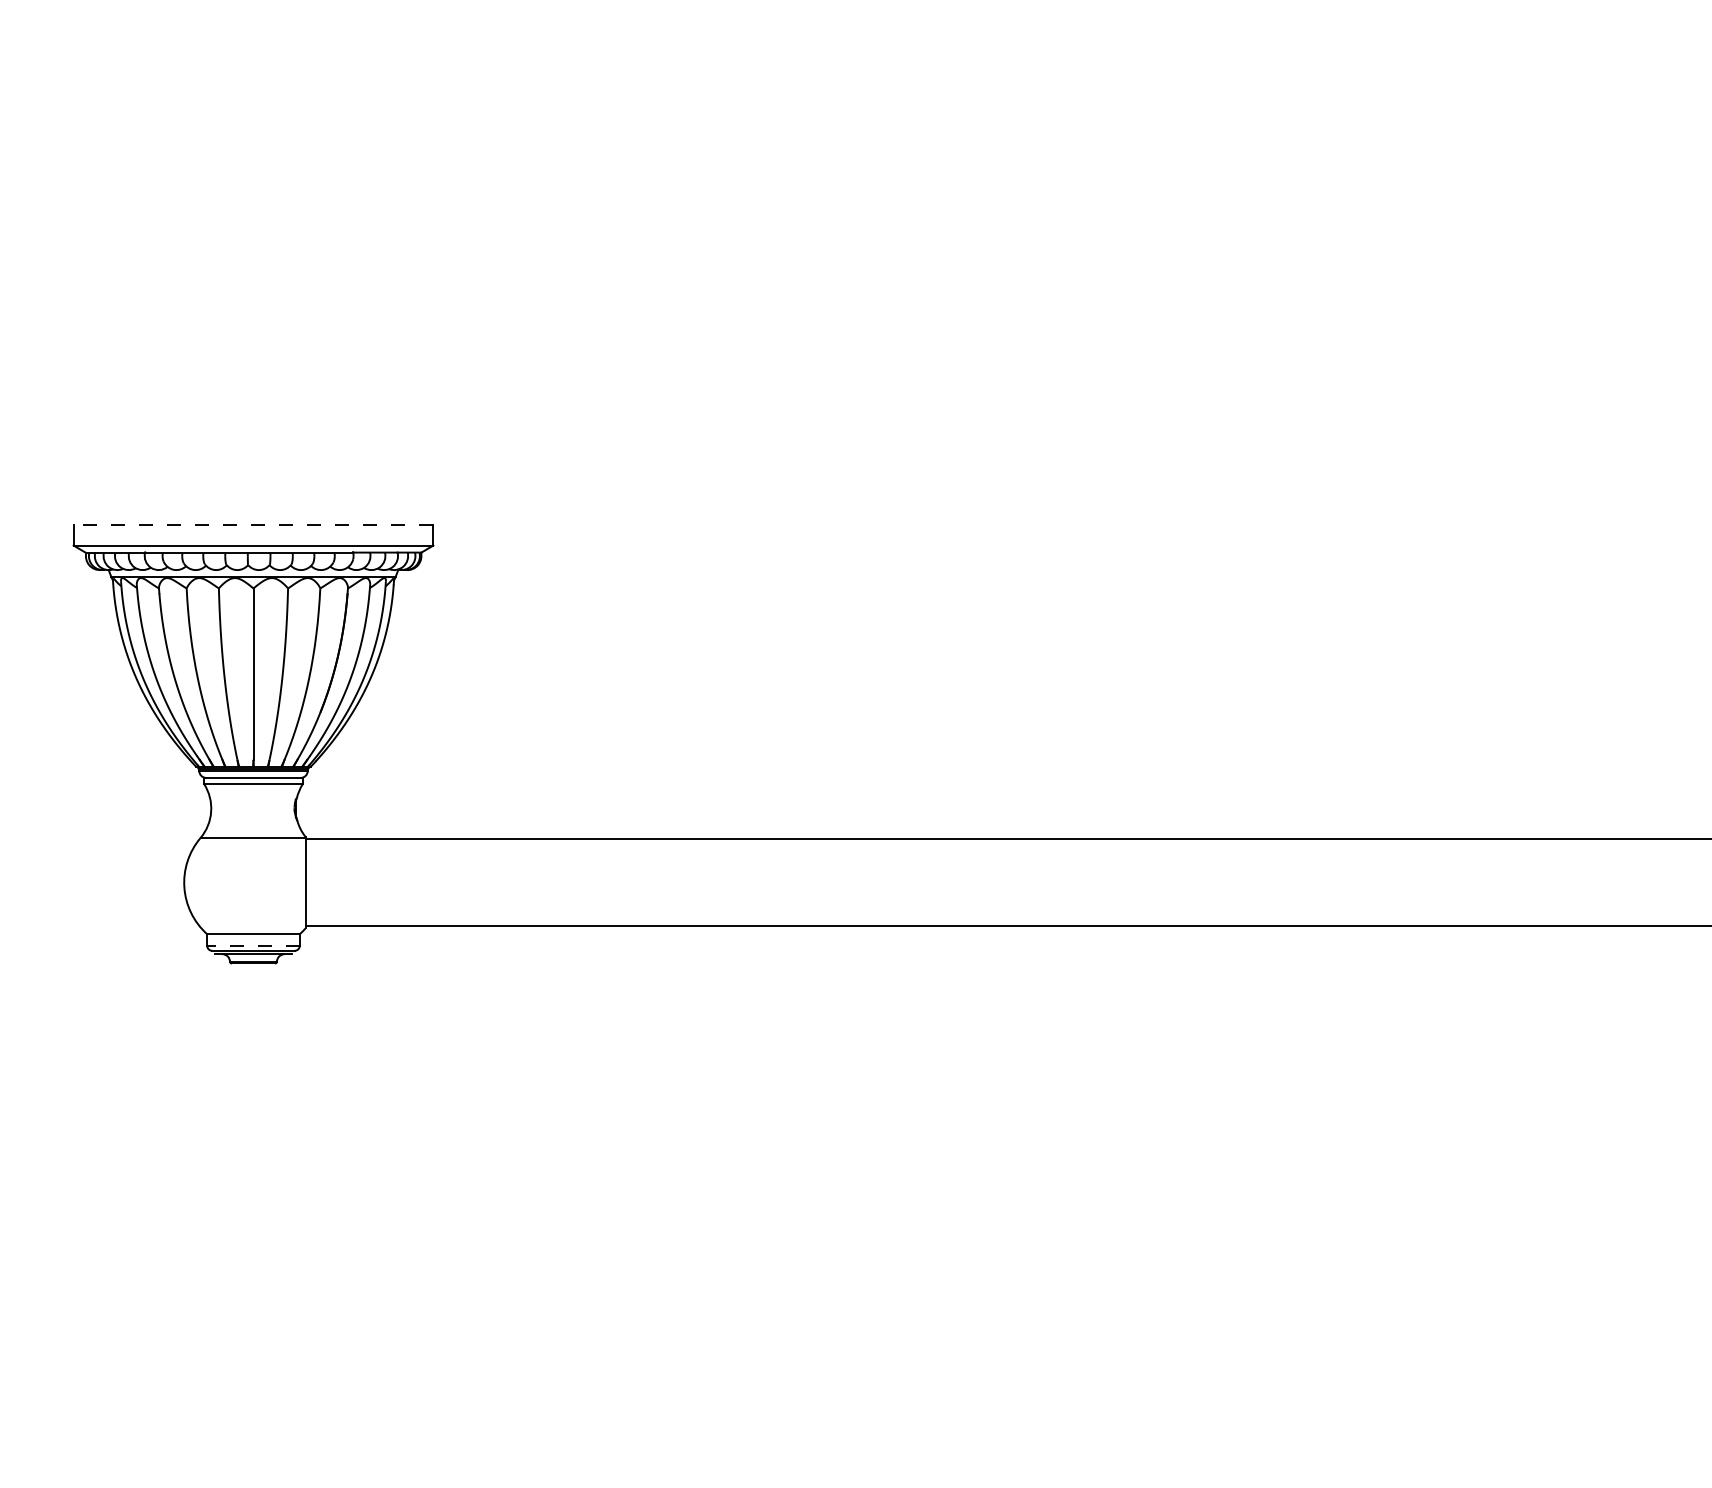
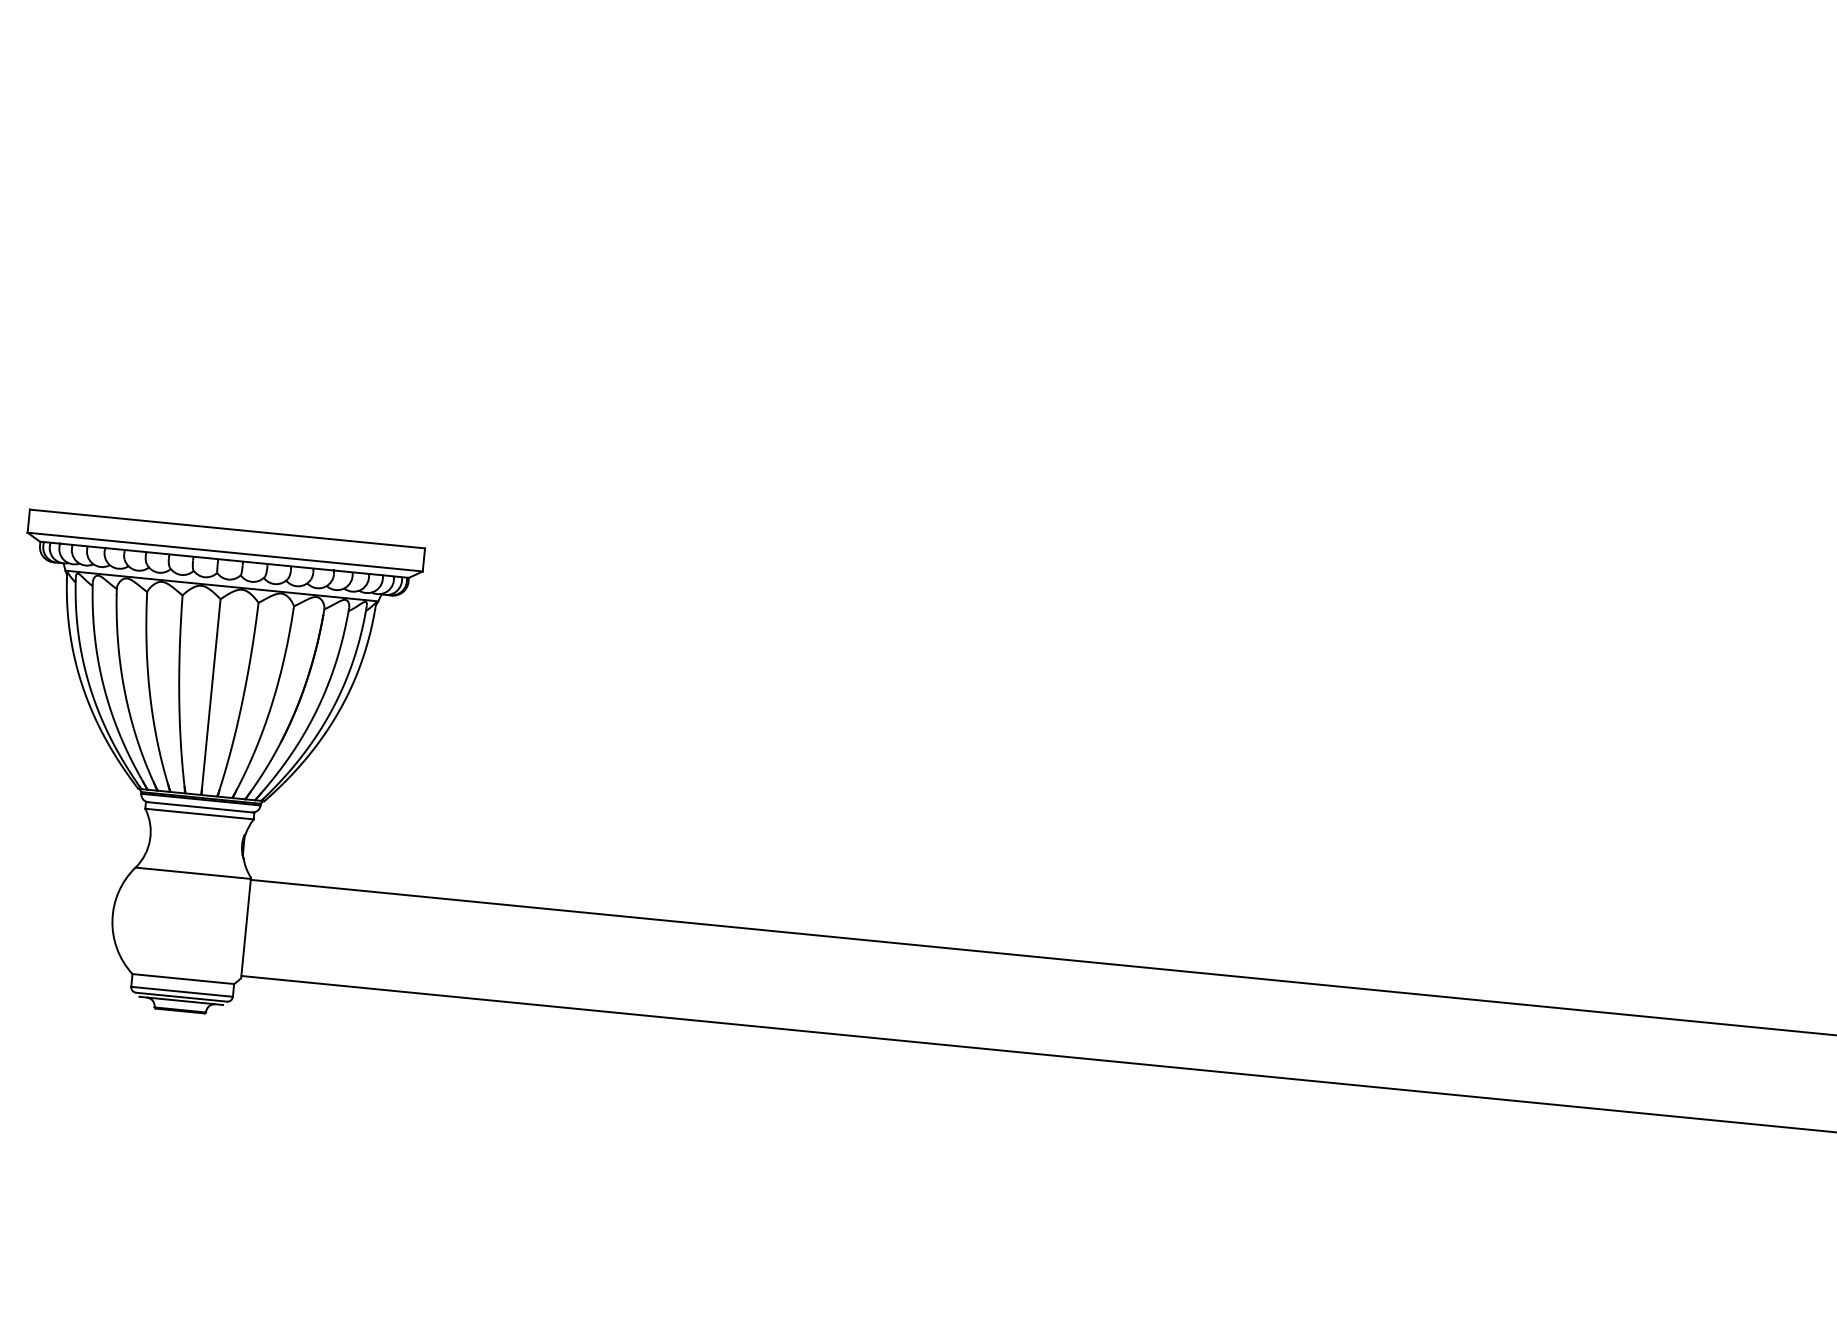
line: (253, 524) -> (227, 528), dashed -> solid
line: (253, 945) -> (182, 991), dashed -> solid

